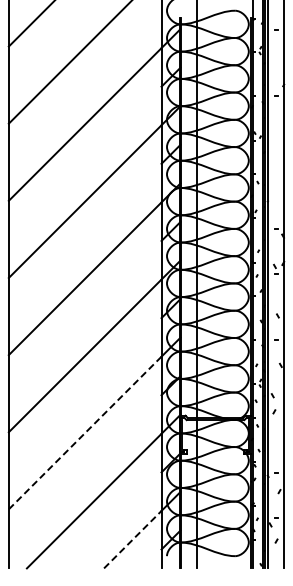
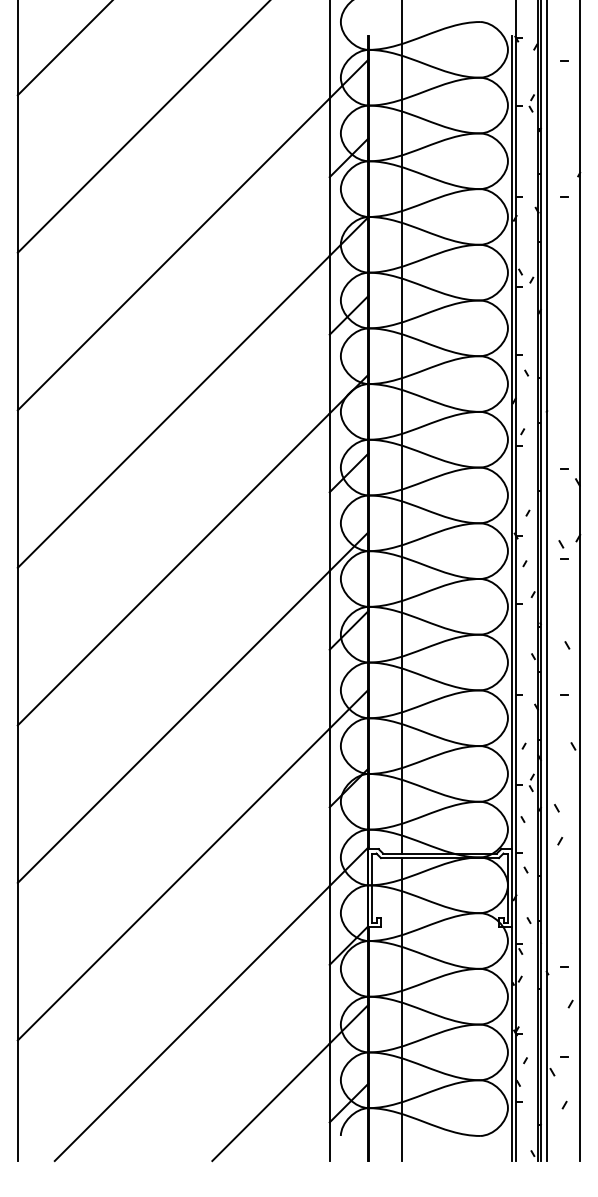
line: (85, 433) -> (174, 885), dashed -> solid
line: (132, 539) -> (270, 1101), dashed -> solid

